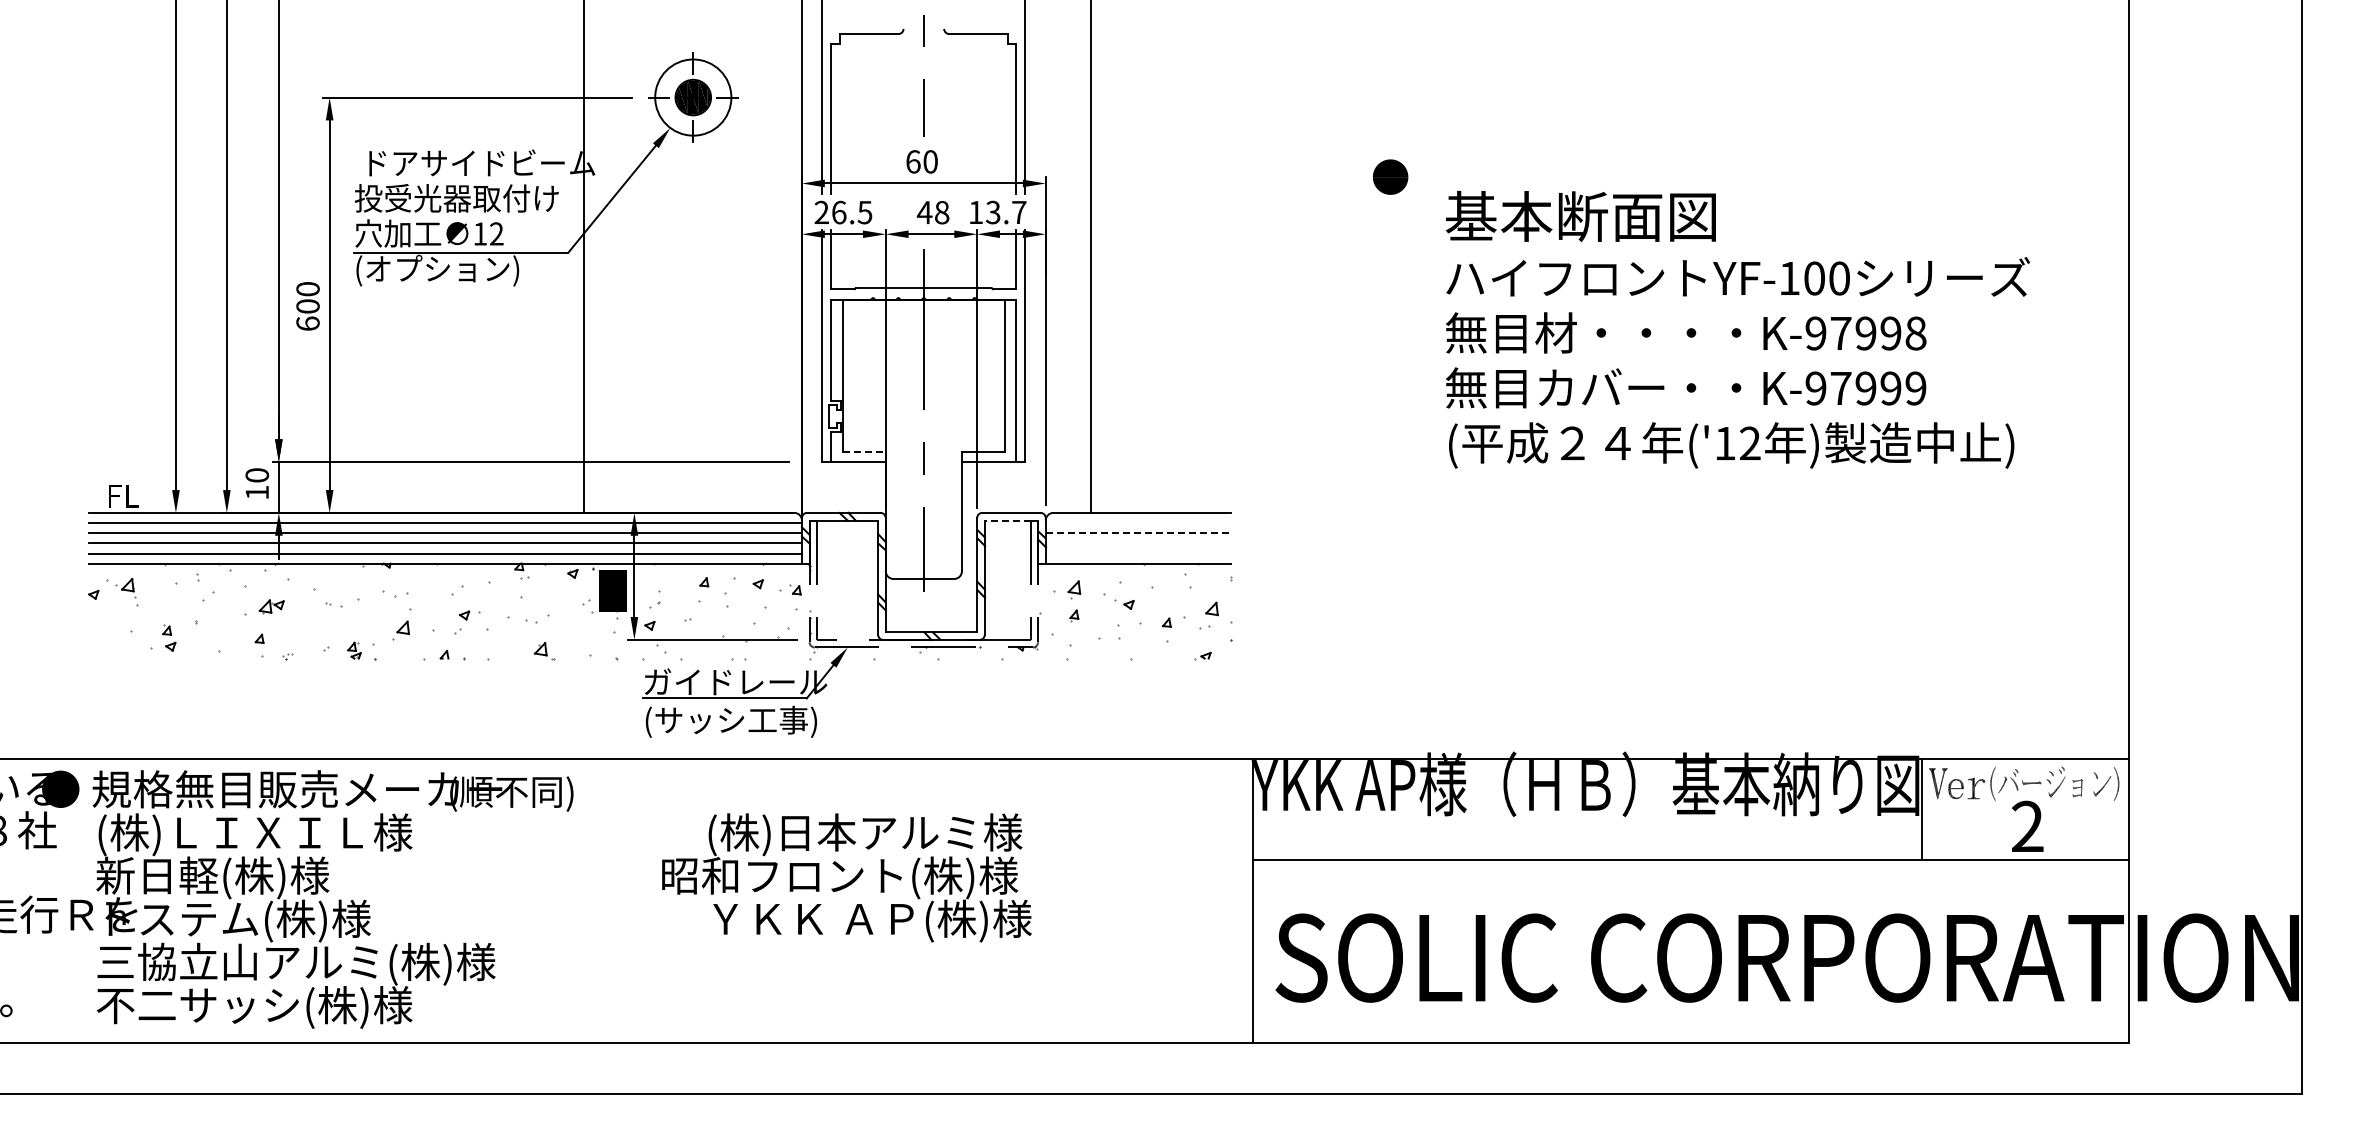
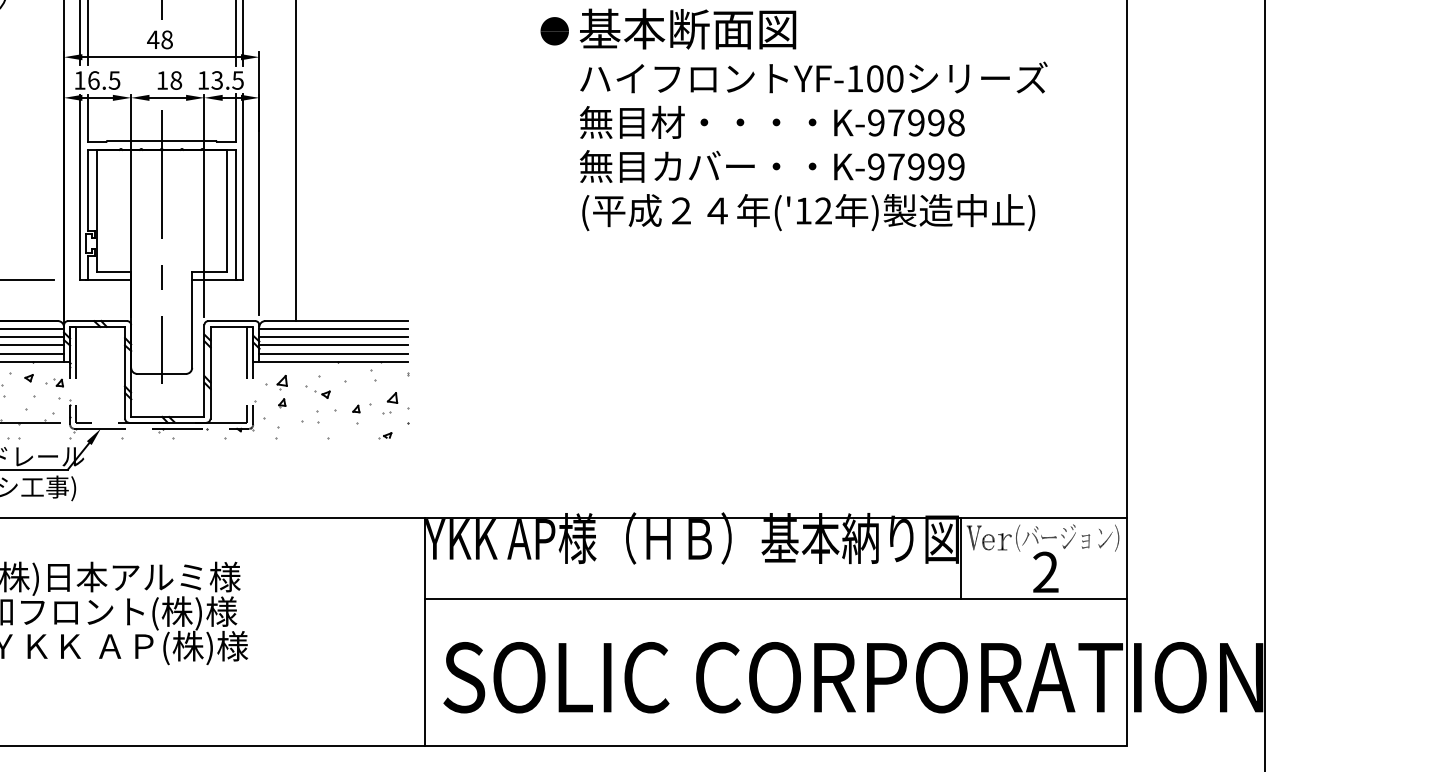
text: (921, 161) -> (159, 39), 60 -> 48
part: (1390, 176) -> (554, 30), moved
text: (821, 211) -> (79, 79), 26.5 -> 16.5
text: (924, 212) -> (162, 80), 48 -> 18
text: (1018, 212) -> (237, 80), 13.7 -> 13.5
text: (1737, 329) -> (813, 119), moved
line: (864, 451) -> (114, 271), dashed -> solid
line: (1007, 520) -> (228, 327), dashed -> solid
line: (1137, 523) -> (332, 329), added
line: (1138, 533) -> (333, 337), dashed -> solid
line: (1137, 543) -> (332, 345), added
line: (1137, 553) -> (332, 353), added

